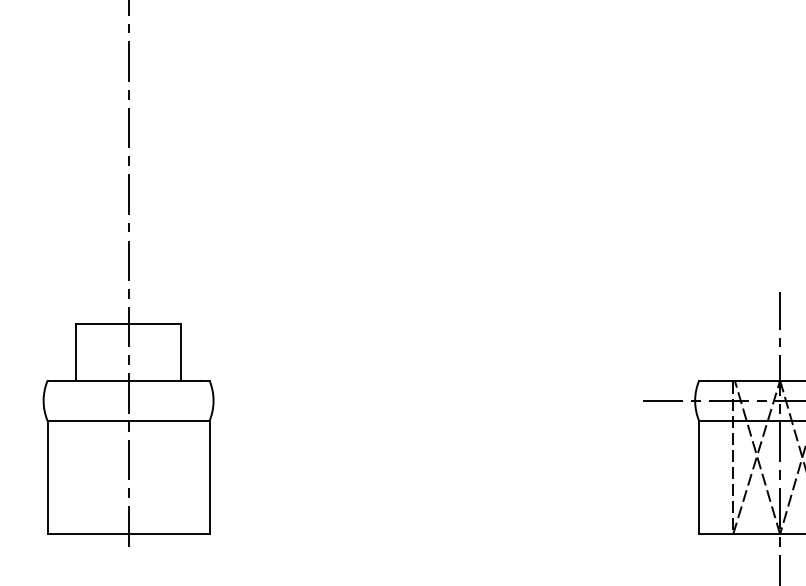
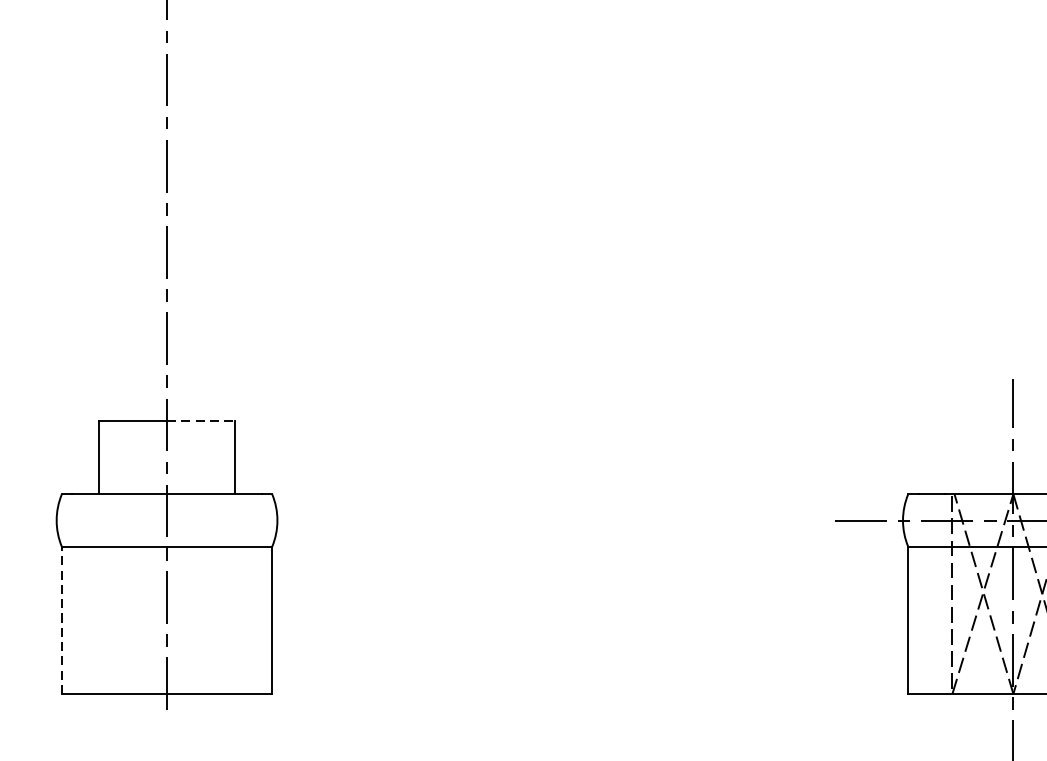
line: (155, 323) -> (201, 420), solid -> dashed
line: (47, 477) -> (61, 620), solid -> dashed

